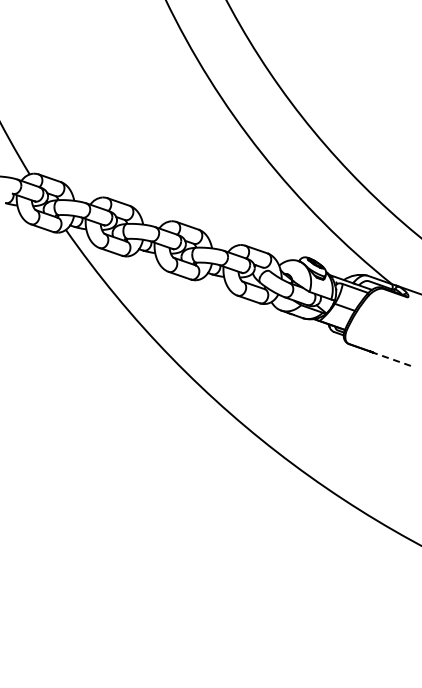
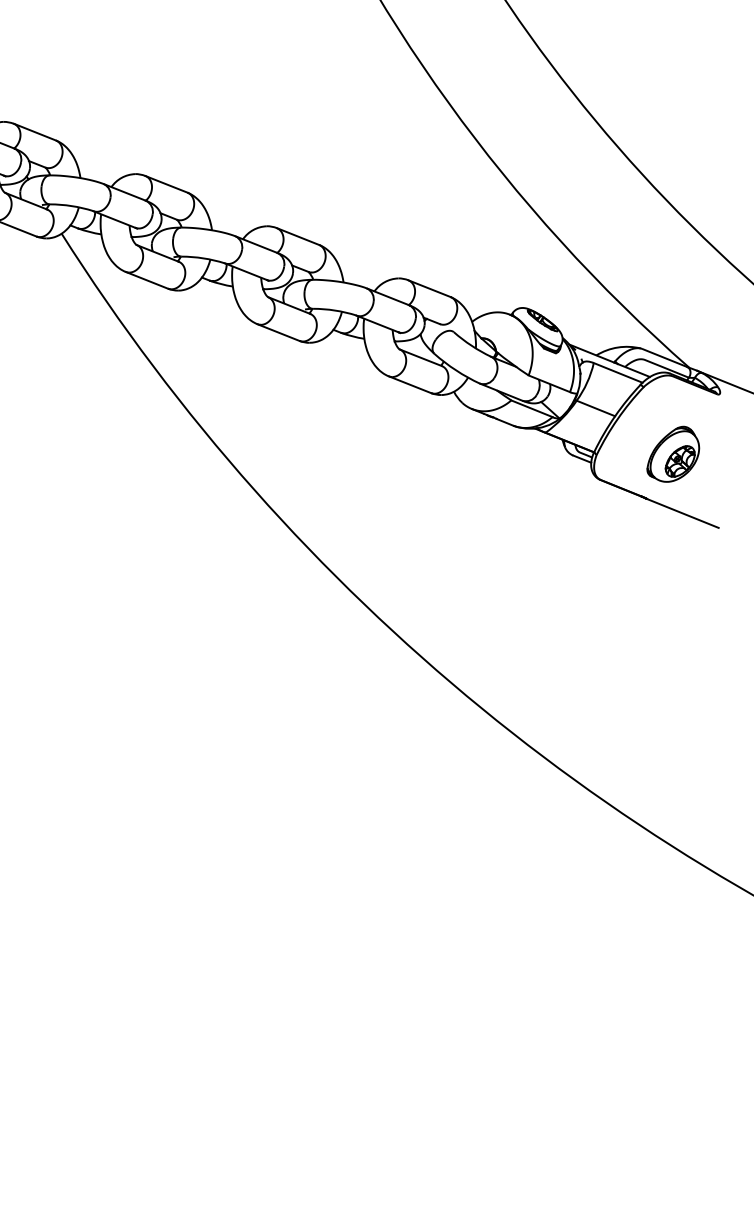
part: (385, 328) -> (672, 453), added
line: (391, 359) -> (681, 513), dashed -> solid

